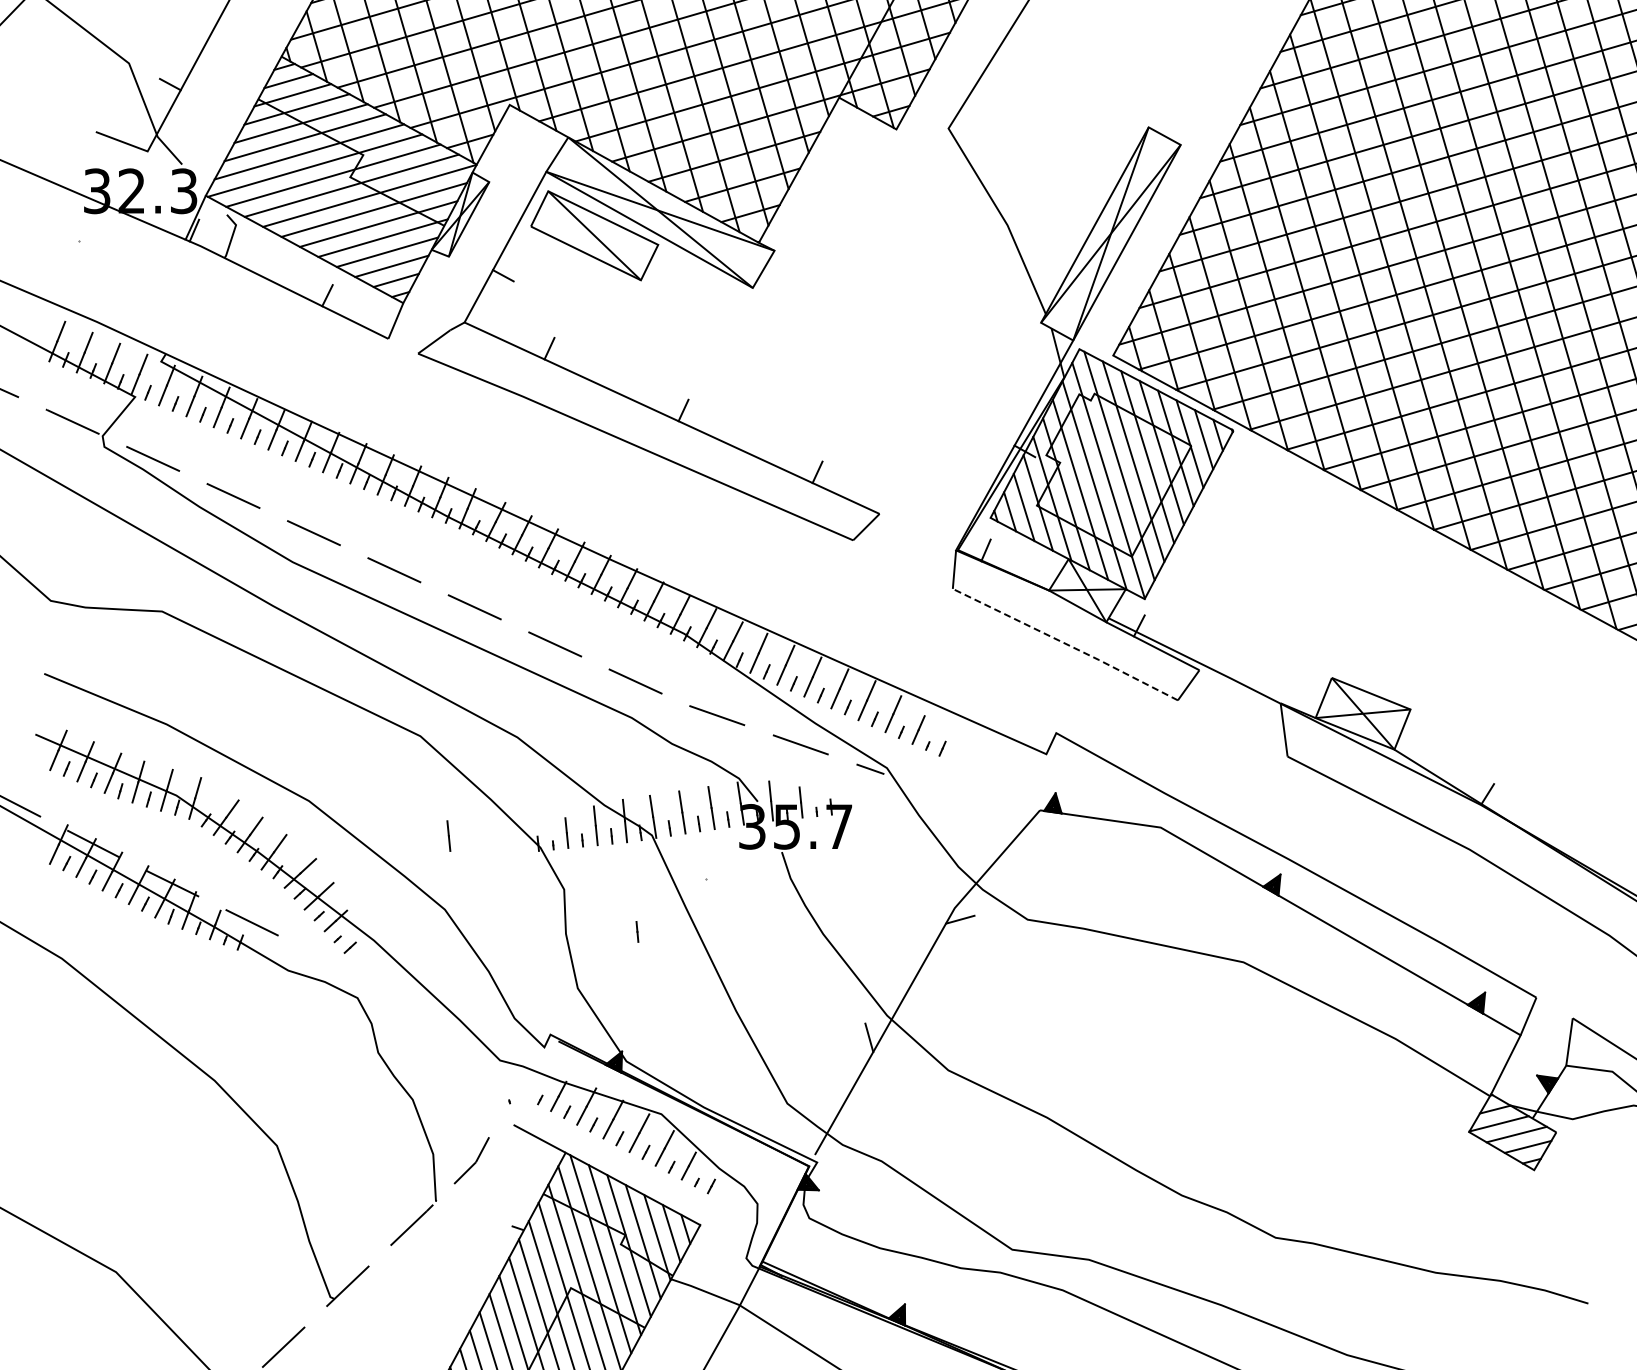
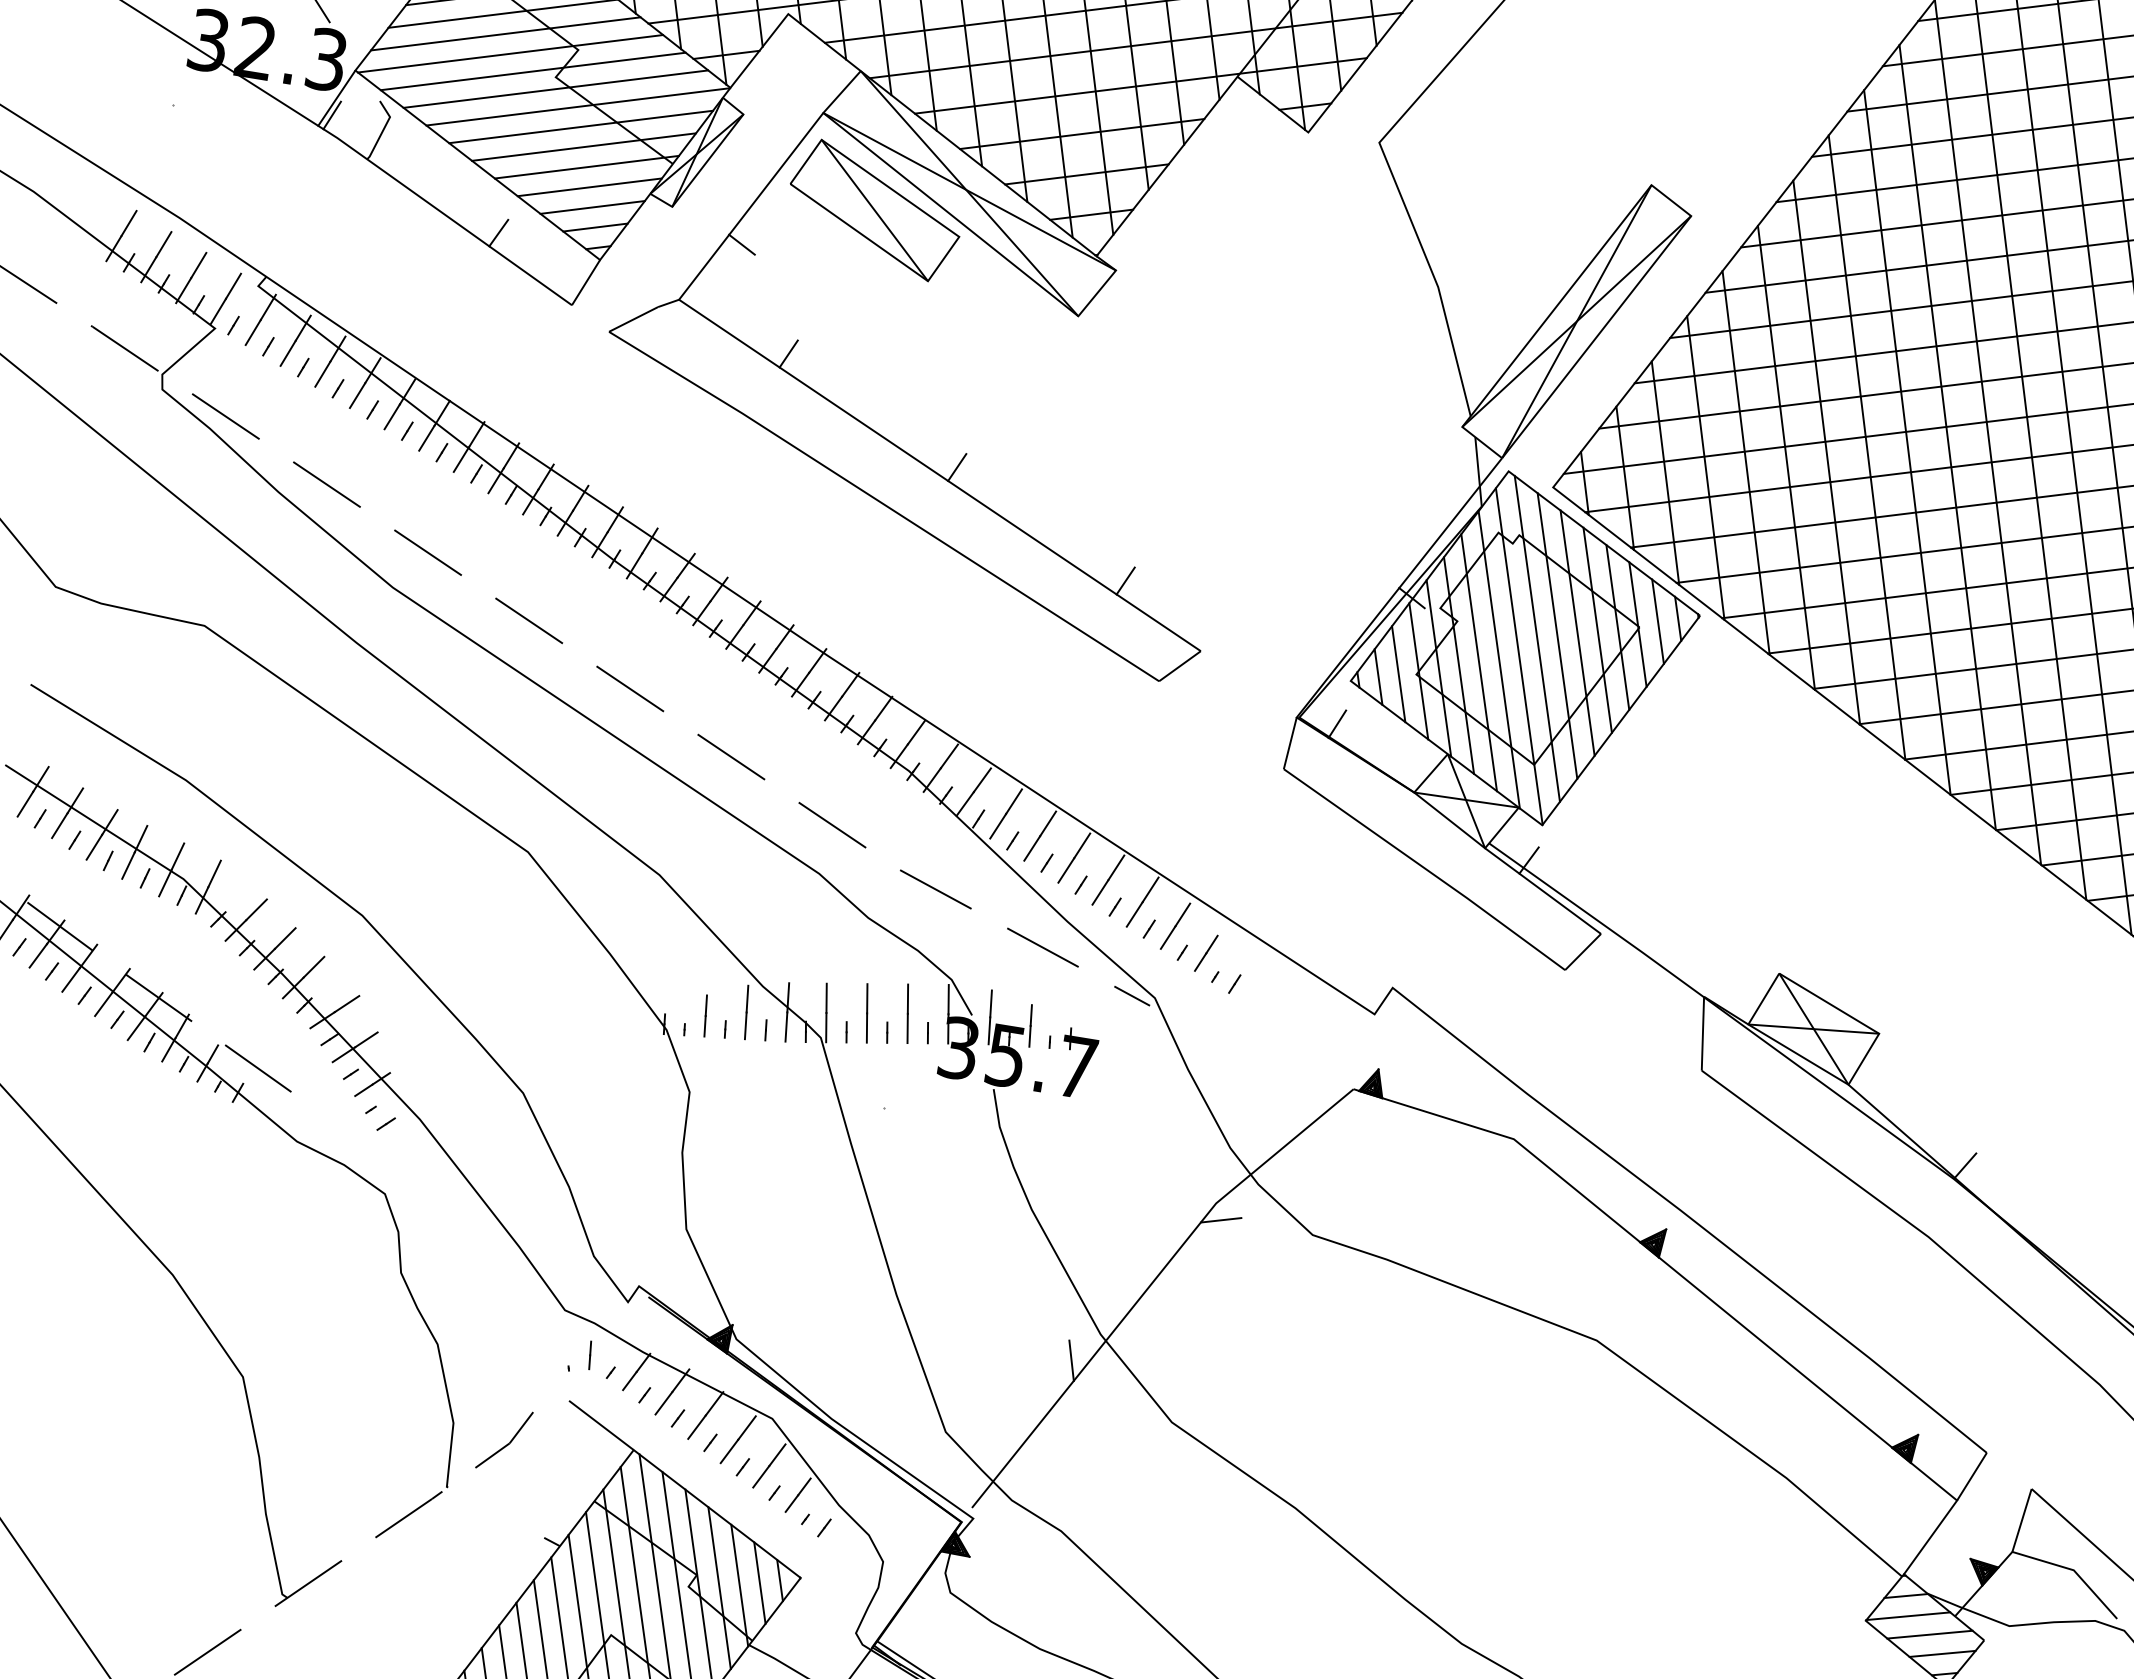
line: (1065, 643) -> (1424, 868), dashed -> solid
line: (448, 835) -> (544, 993), removed
line: (637, 931) -> (590, 1354), moved

